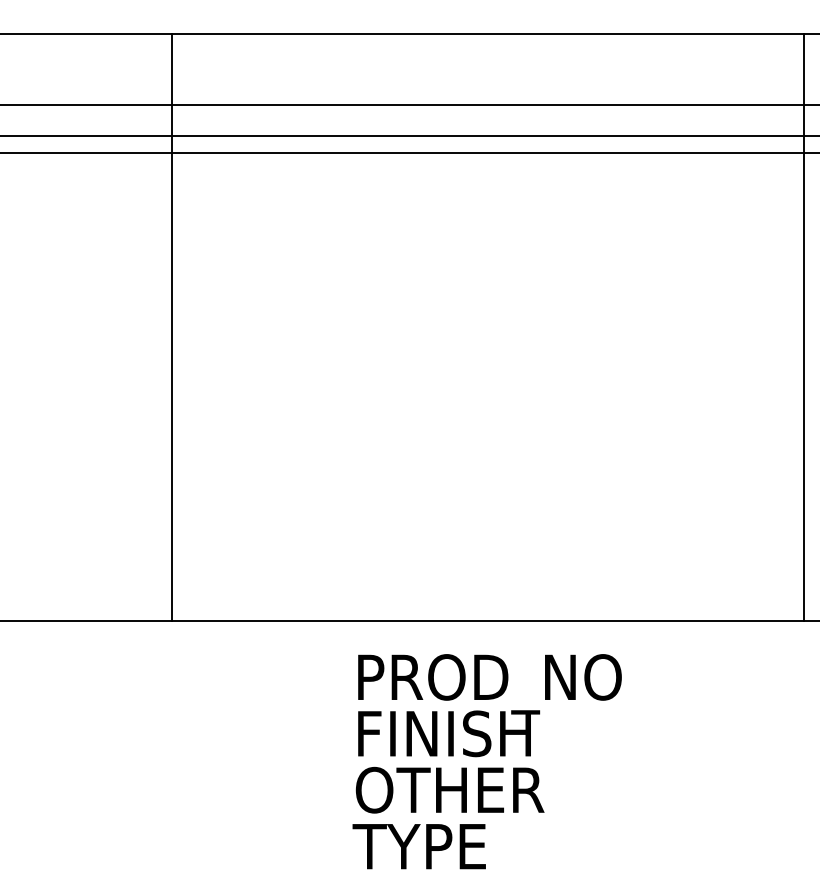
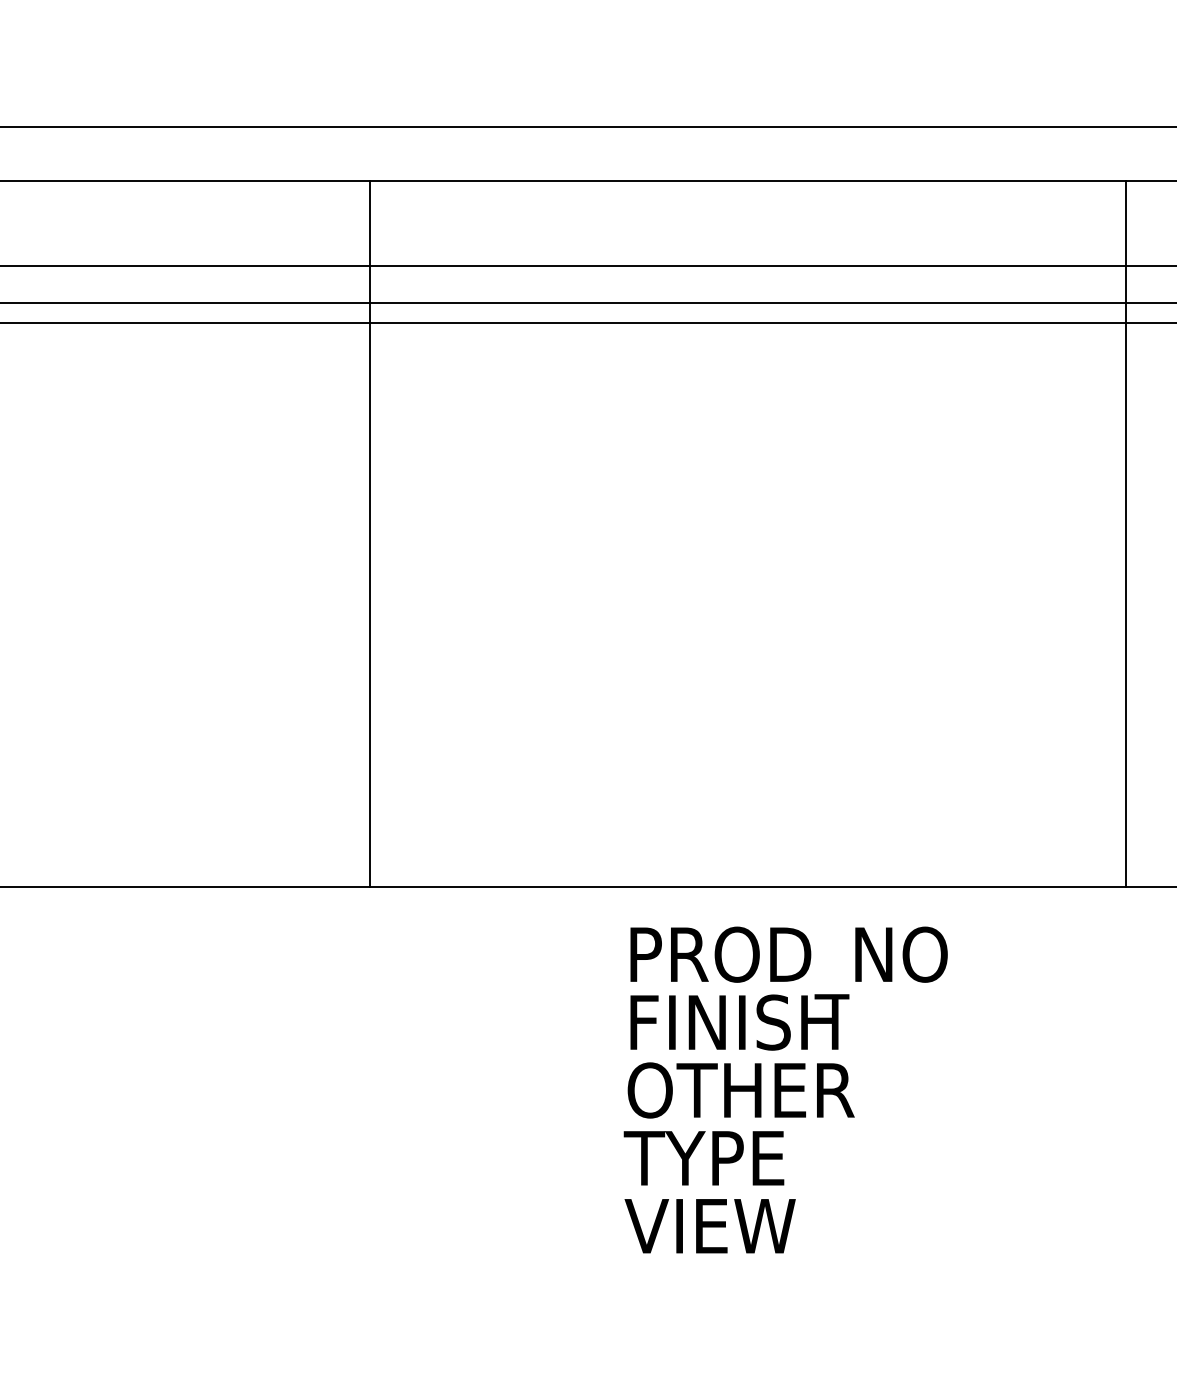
line: (171, 327) -> (369, 533), moved
line: (803, 327) -> (1125, 533), moved

